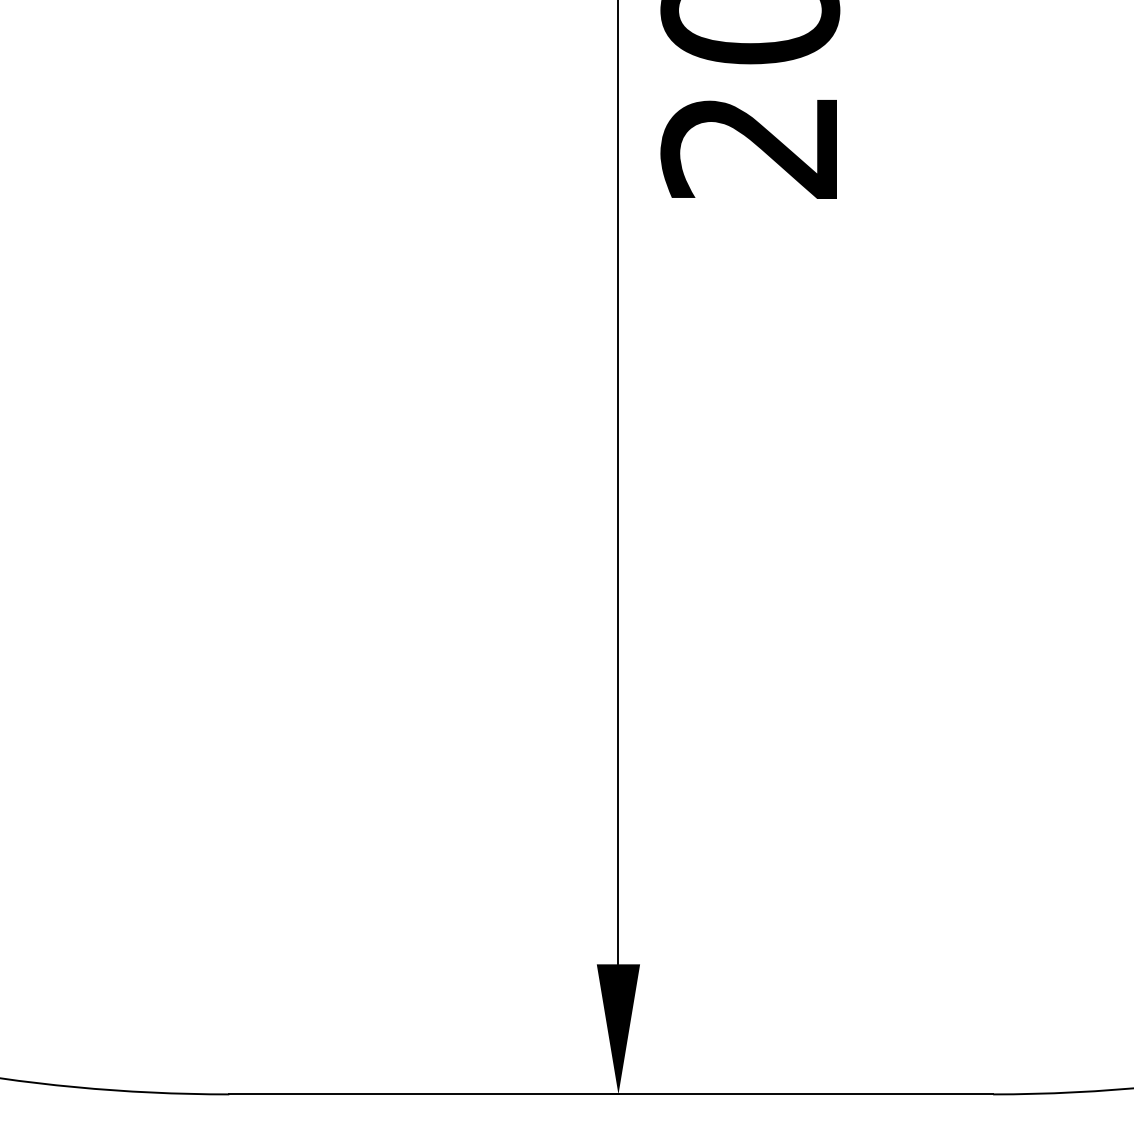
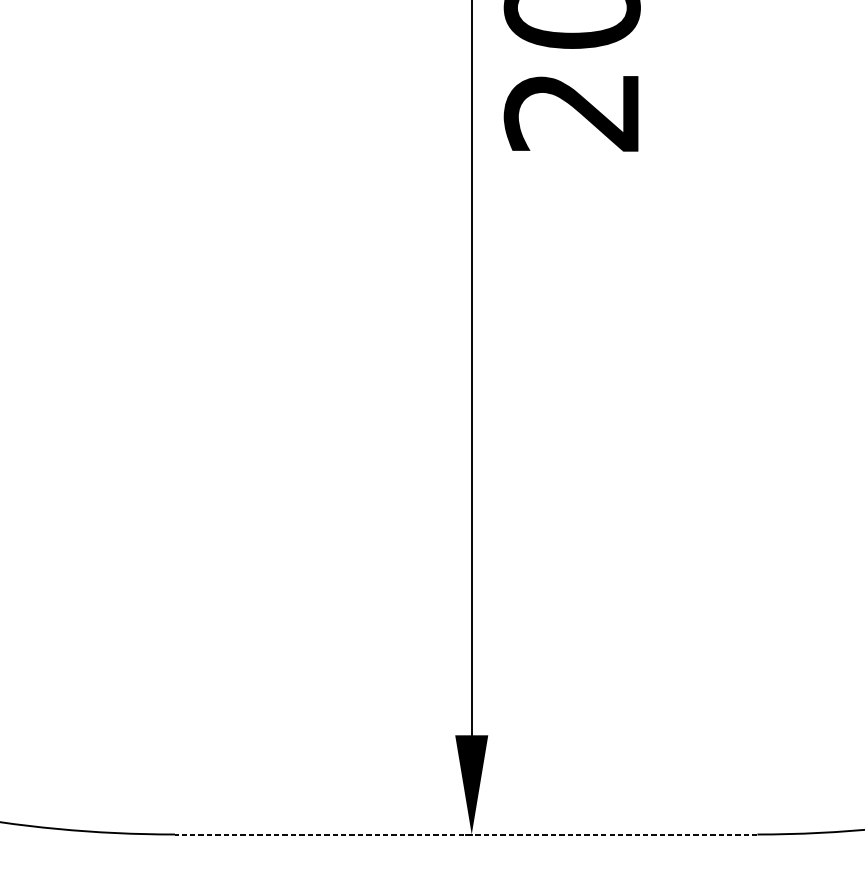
line: (611, 1094) -> (466, 834), solid -> dashed

